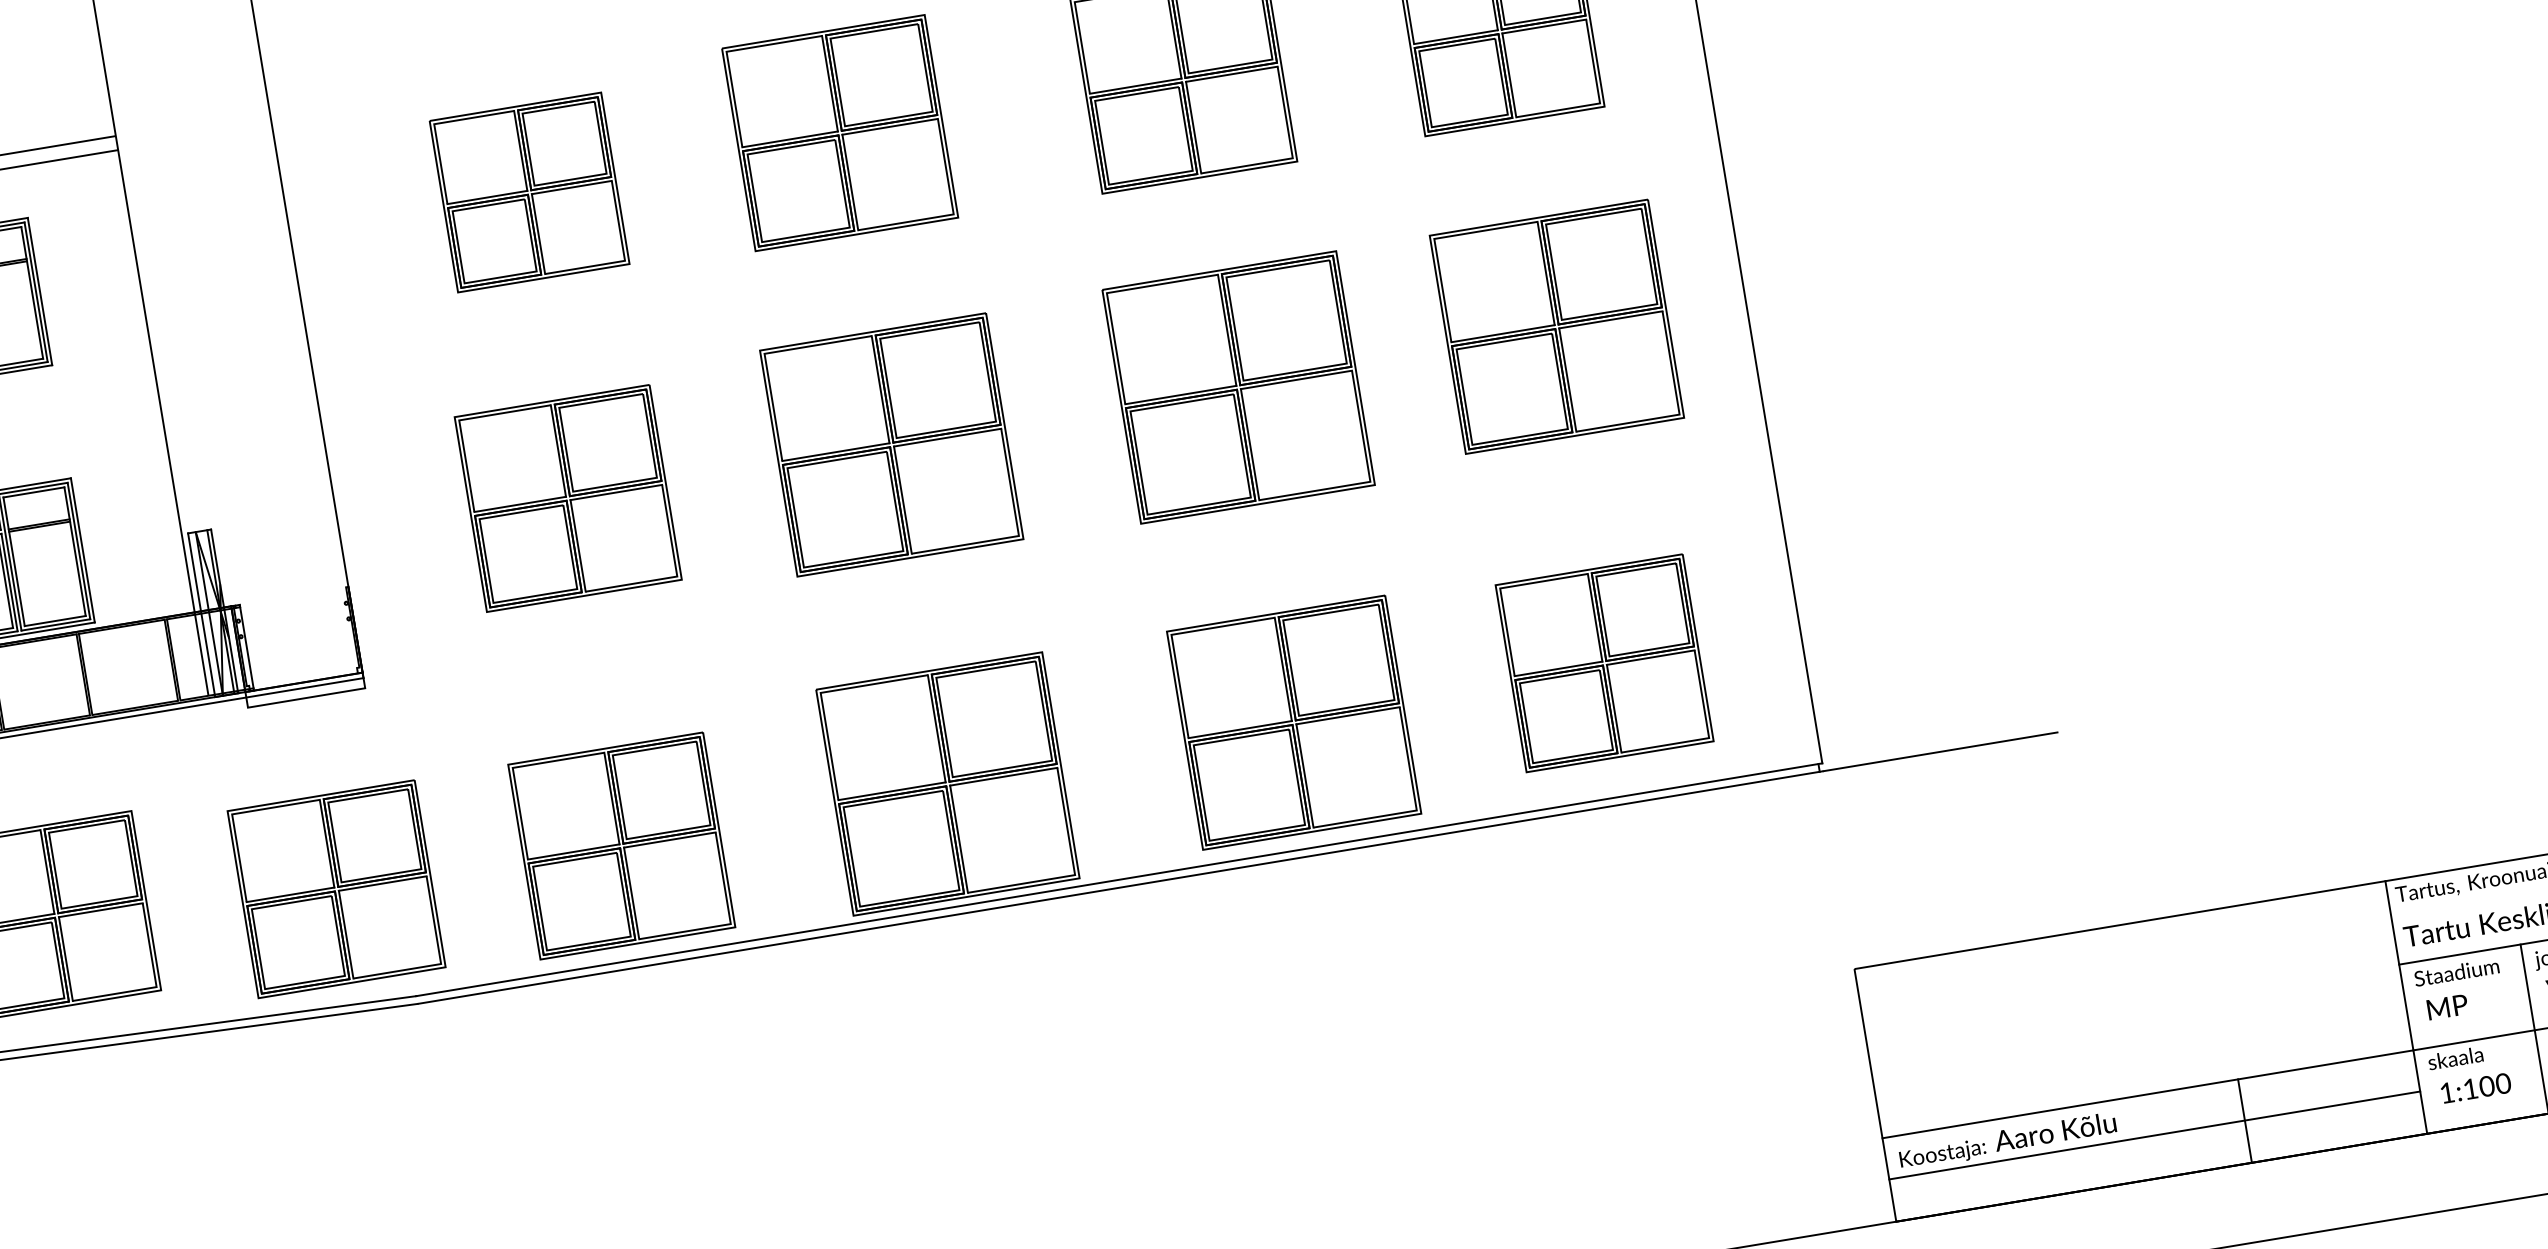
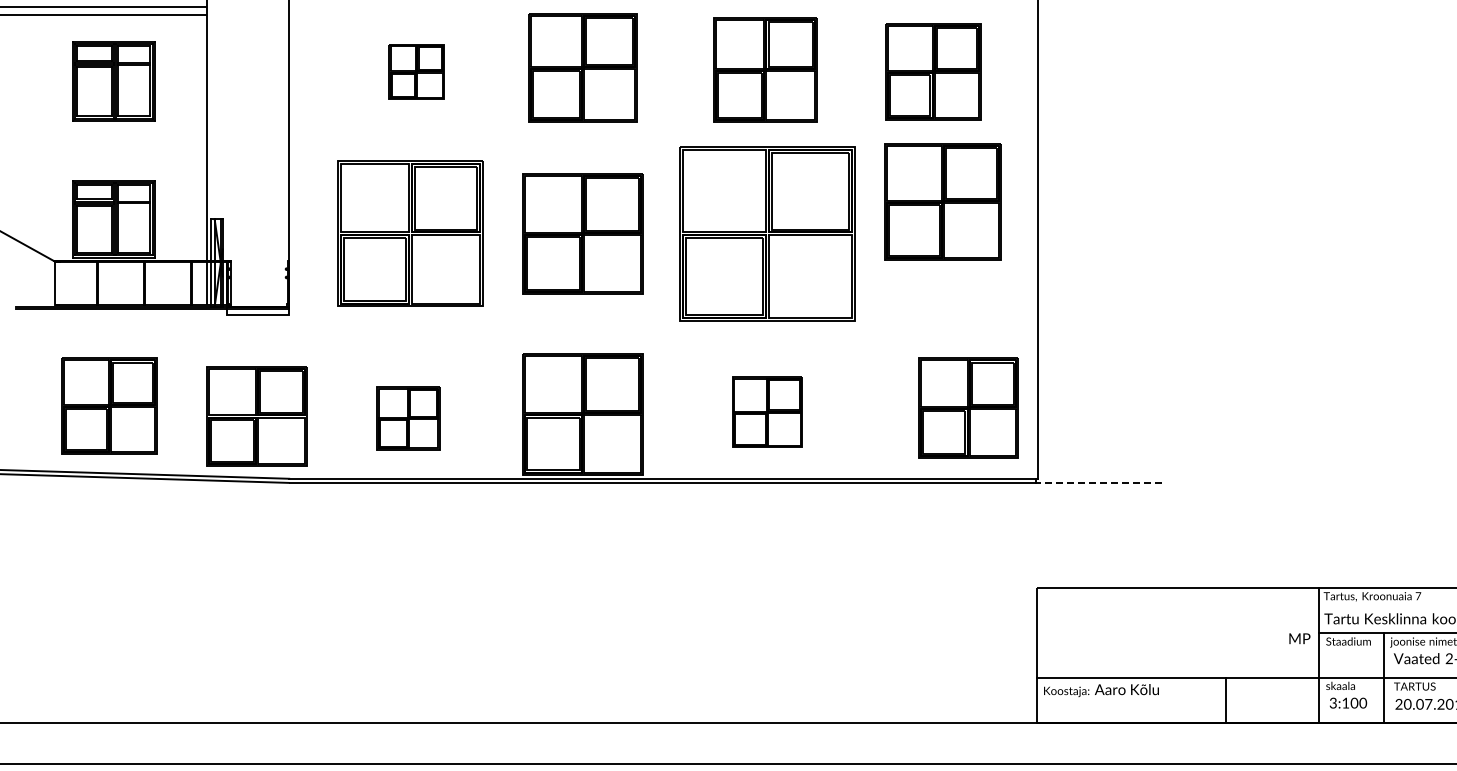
part: (528, 191) -> (416, 71), size x0.6
part: (1556, 326) -> (942, 201), moved
part: (1238, 386) -> (767, 233), size x1.4
part: (567, 497) -> (410, 233), size x1.4
part: (1604, 661) -> (968, 407), moved
part: (1293, 721) -> (767, 411), size x0.6
line: (1939, 751) -> (1099, 482), solid -> dashed
part: (621, 845) -> (408, 418), size x0.6
text: (2446, 1006) -> (1299, 638), moved
text: (2445, 1091) -> (1332, 702), 1:100 -> 3:100
line: (2153, 1136) -> (1177, 700), removed

